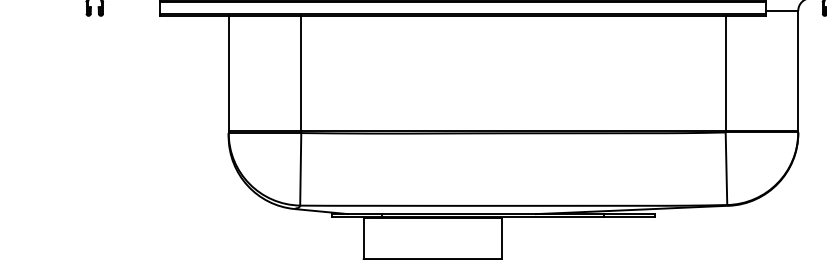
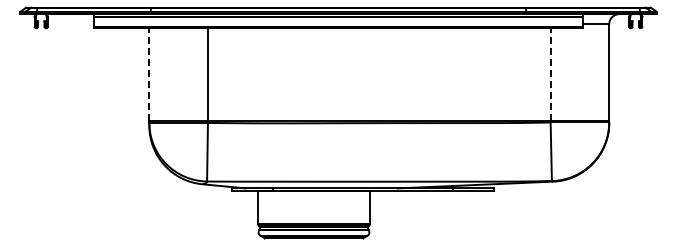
line: (228, 73) -> (149, 74), solid -> dashed
line: (725, 73) -> (550, 74), solid -> dashed

